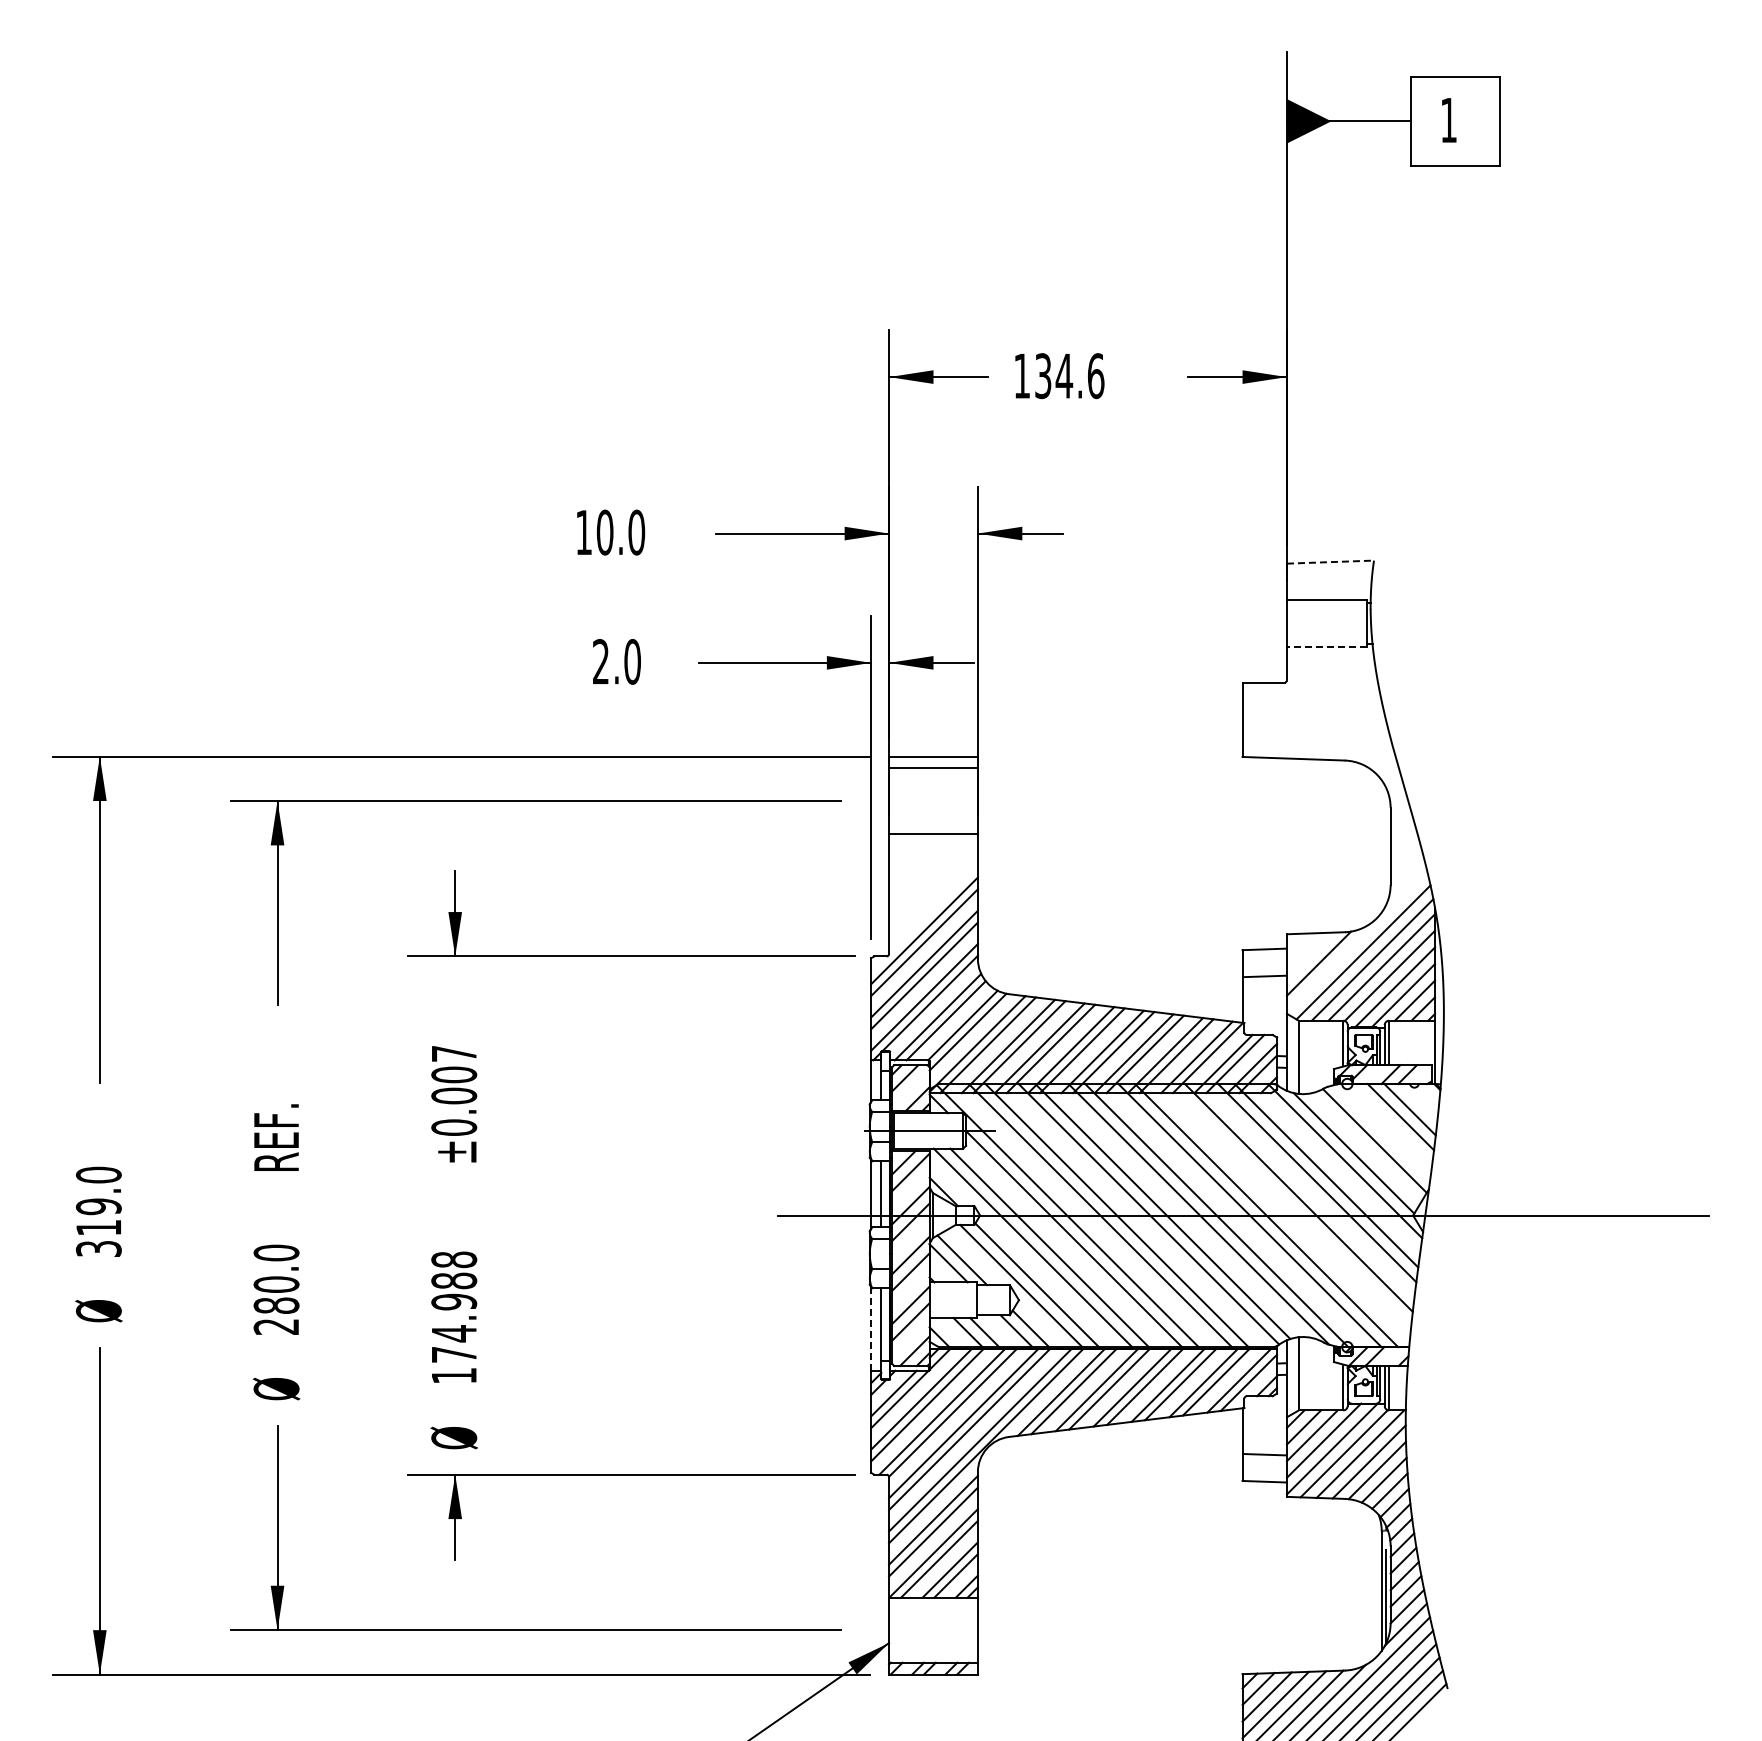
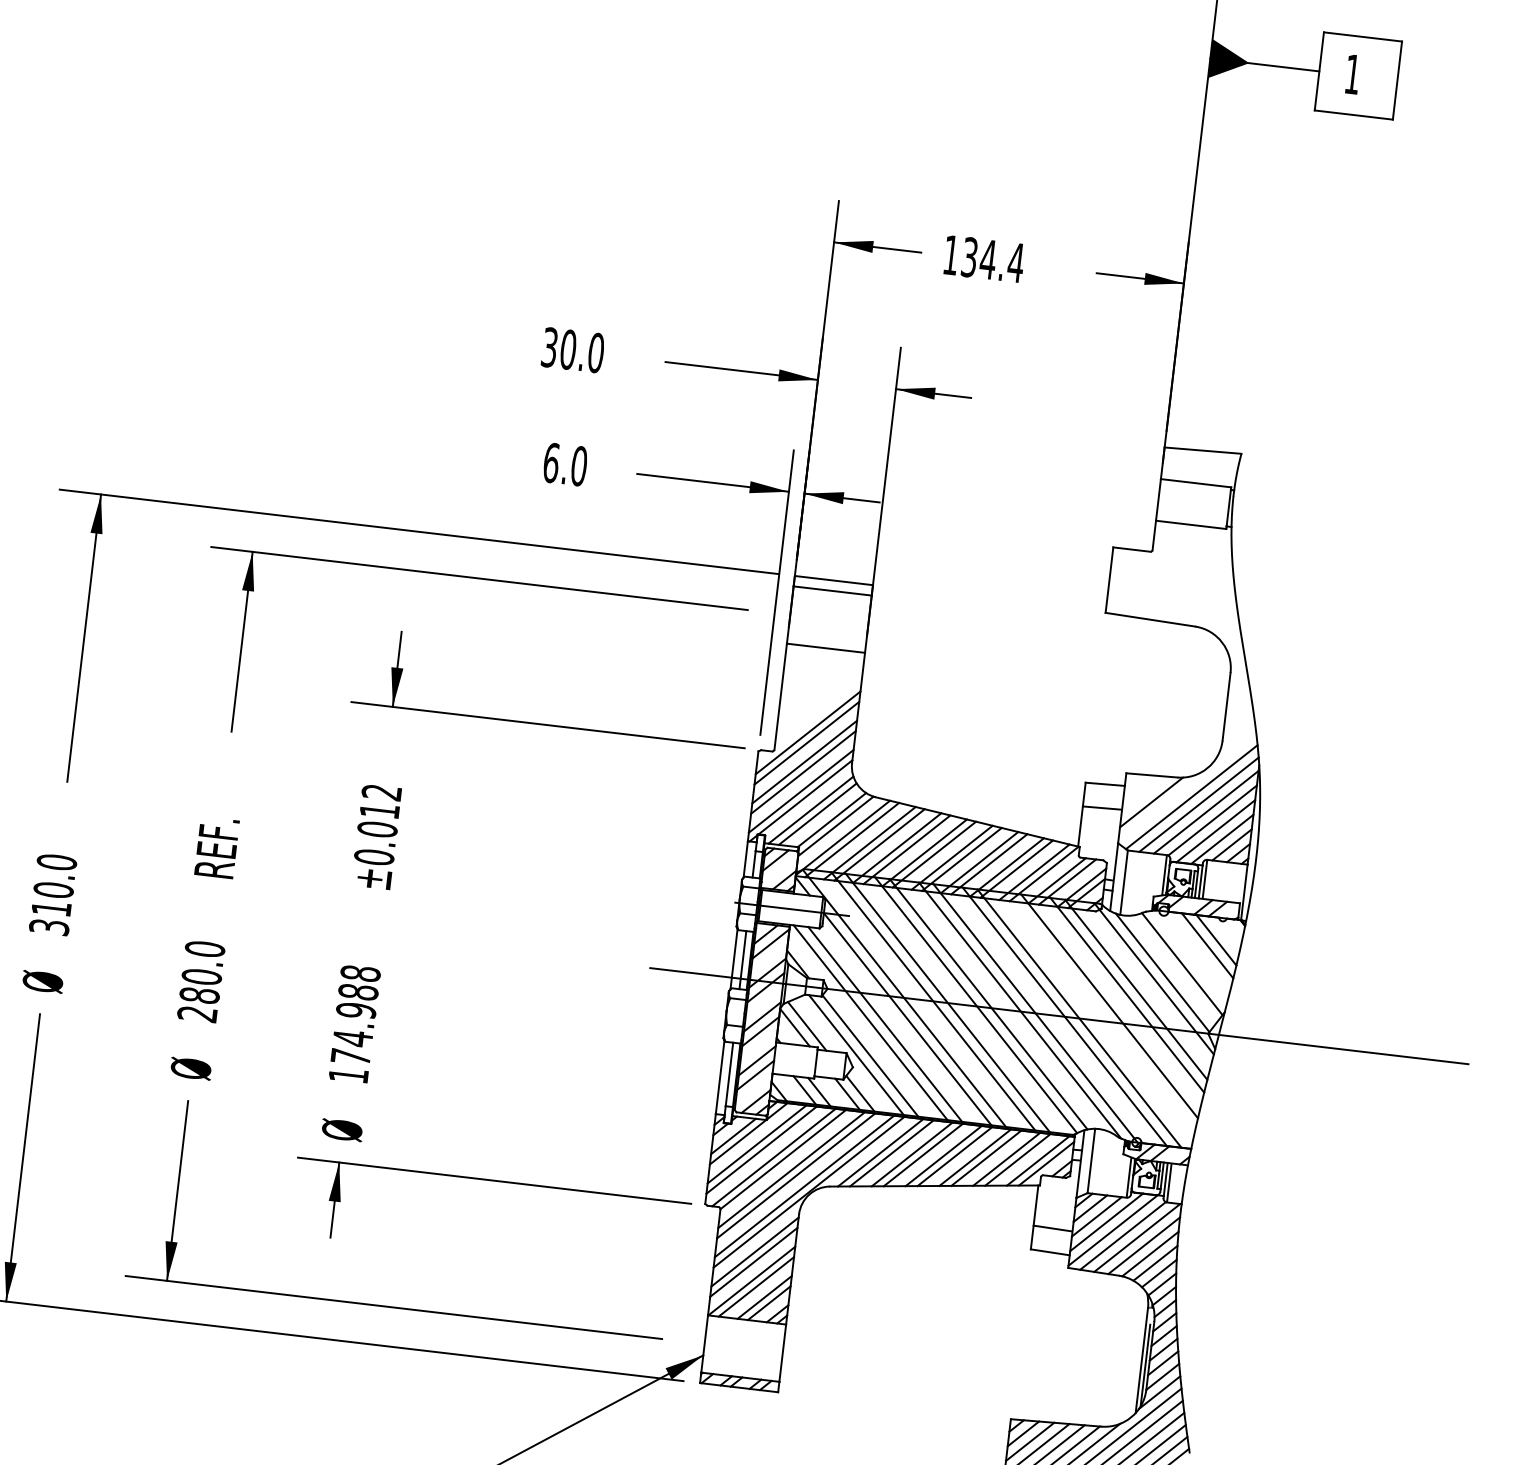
text: (1095, 376) -> (1015, 263), 134.6 -> 134.4
text: (583, 532) -> (549, 347), 10.0 -> 30.0
line: (1330, 562) -> (1203, 450), dashed -> solid
line: (1326, 646) -> (1190, 524), dashed -> solid
text: (600, 661) -> (551, 462), 2.0 -> 6.0
text: (454, 1064) -> (381, 801), ±0.007 -> ±0.012
text: (98, 1206) -> (53, 889), 319.0 -> 310.0
line: (871, 1328) -> (720, 1076), dashed -> solid

